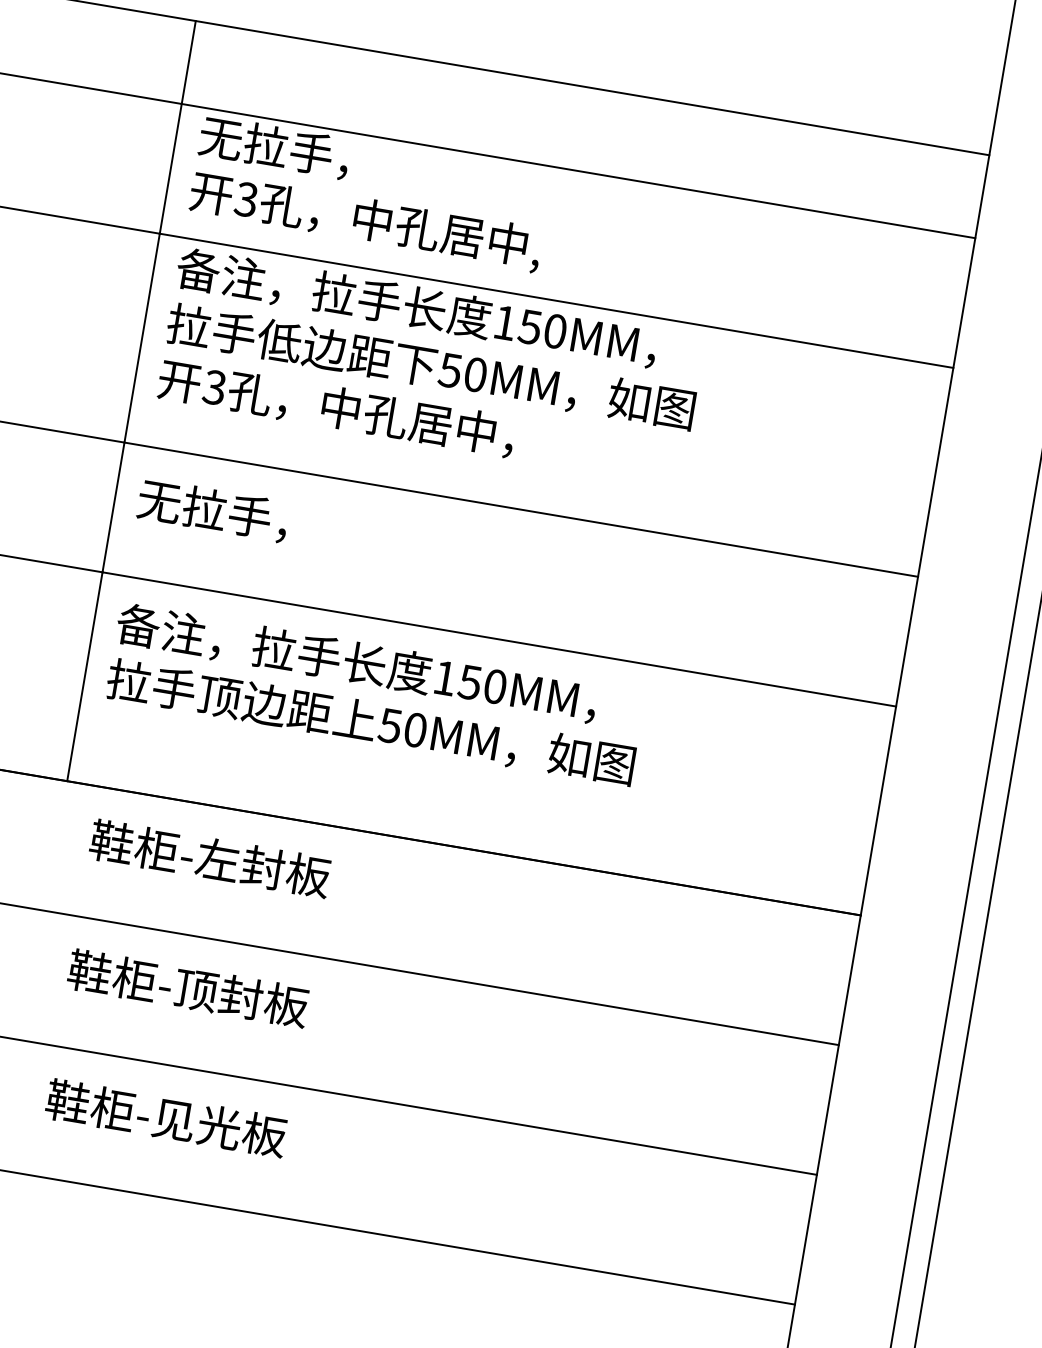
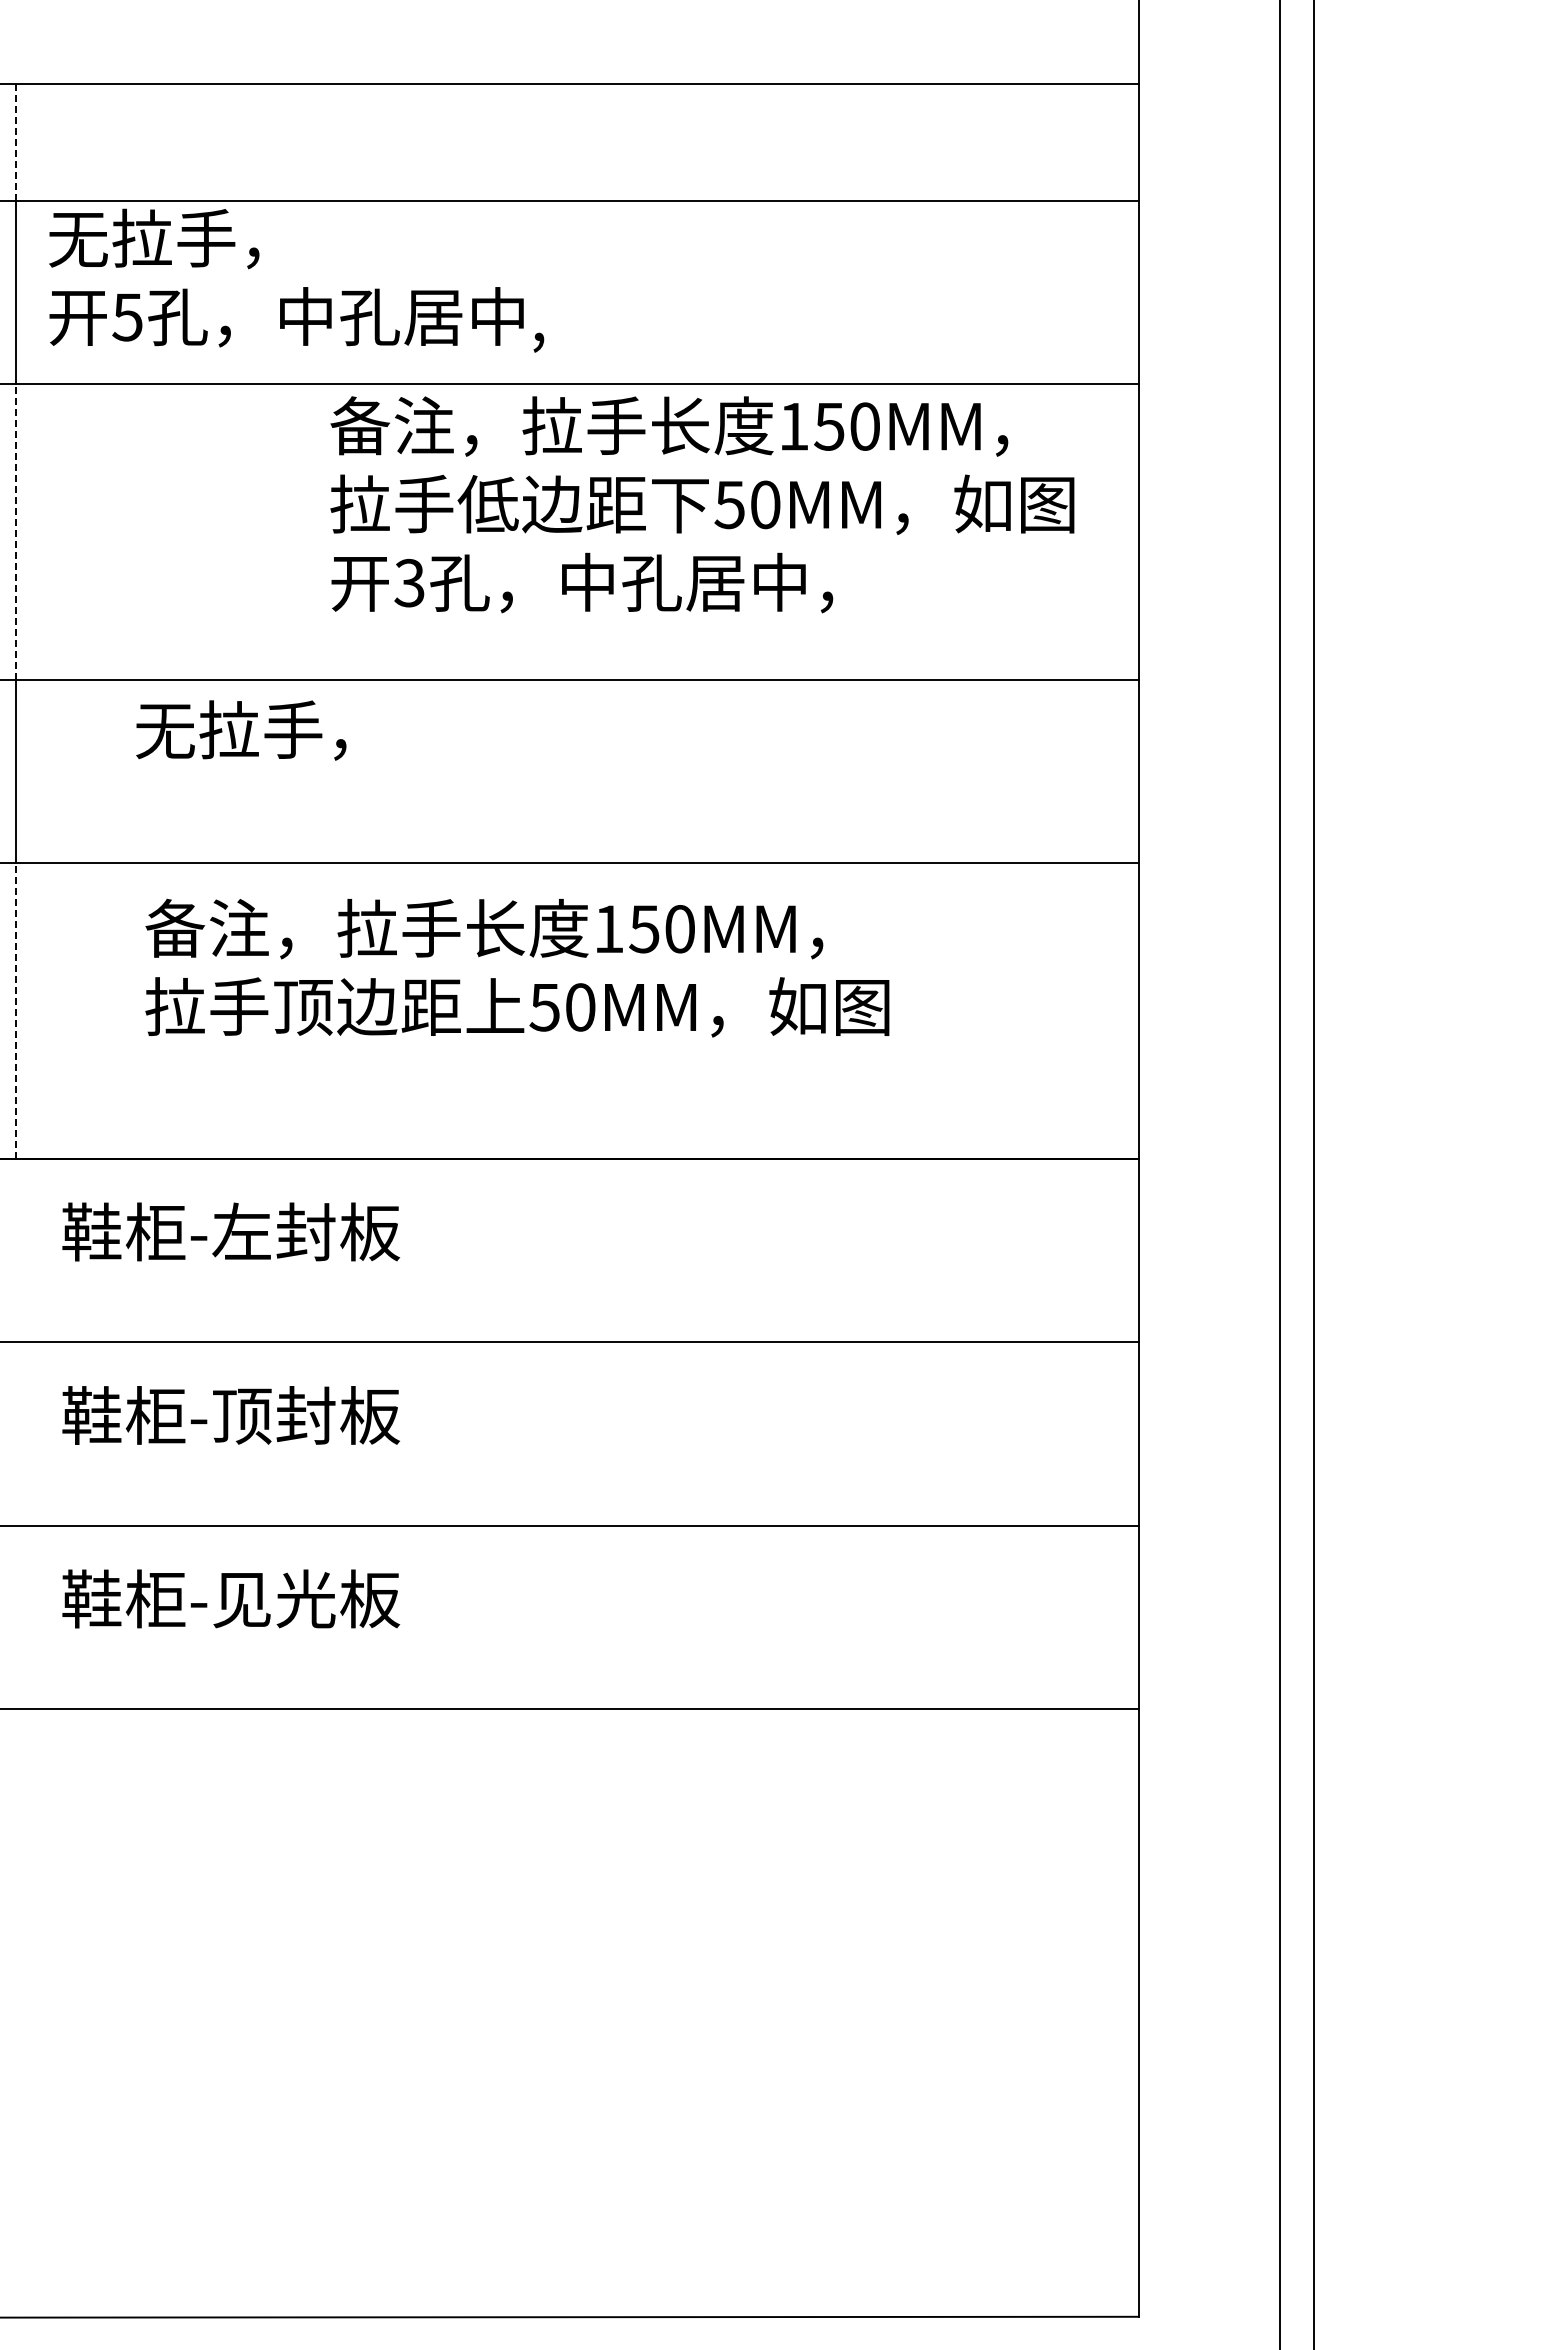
line: (188, 62) -> (16, 142), solid -> dashed
text: (246, 199) -> (127, 317), 3 -> 5
line: (142, 338) -> (16, 532), solid -> dashed
text: (431, 367) -> (702, 504), moved
text: (213, 510) -> (241, 730), moved
line: (84, 676) -> (16, 1010), solid -> dashed
text: (375, 694) -> (517, 967), moved

